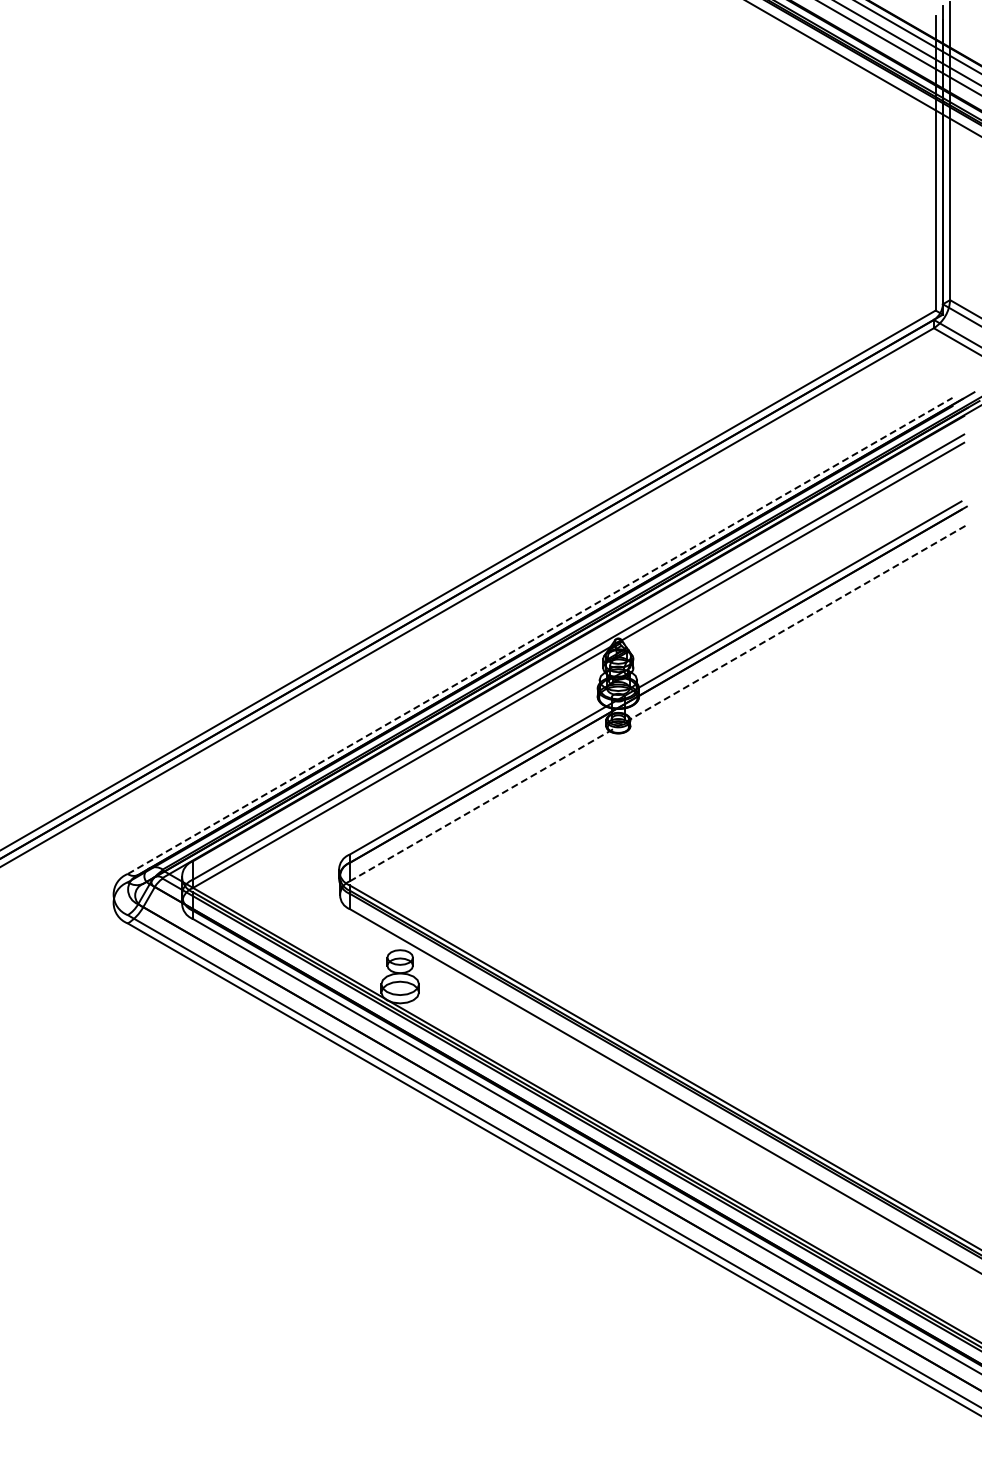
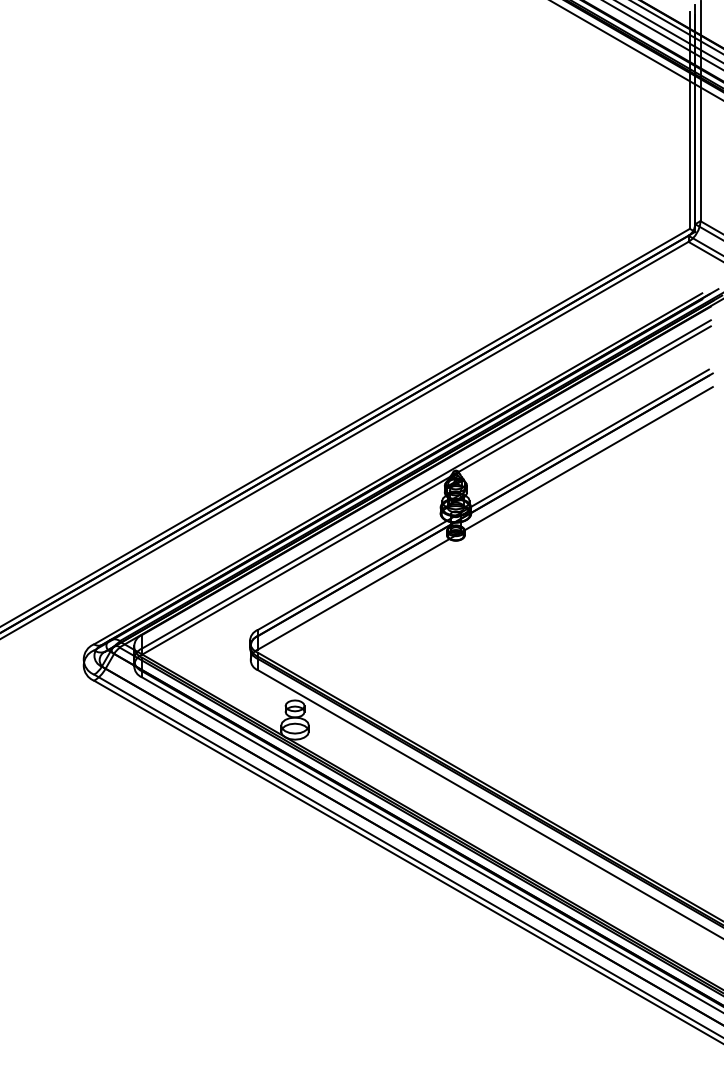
line: (540, 635) -> (398, 468), dashed -> solid
line: (658, 702) -> (485, 517), dashed -> solid

